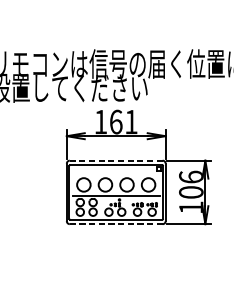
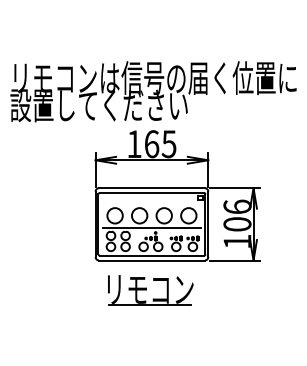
text: (130, 122) -> (168, 144), 161 -> 165
line: (115, 160) -> (151, 188), dashed -> solid
line: (115, 224) -> (151, 260), dashed -> solid
part: (114, 250) -> (150, 290), added

